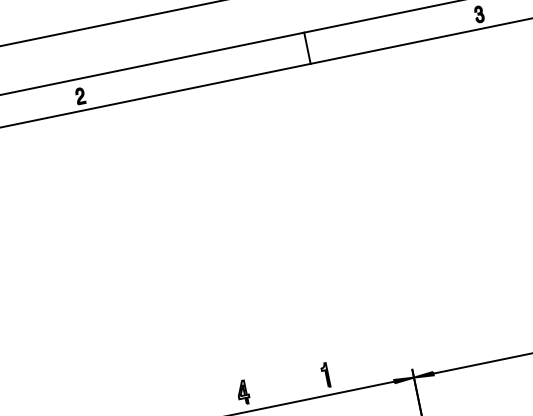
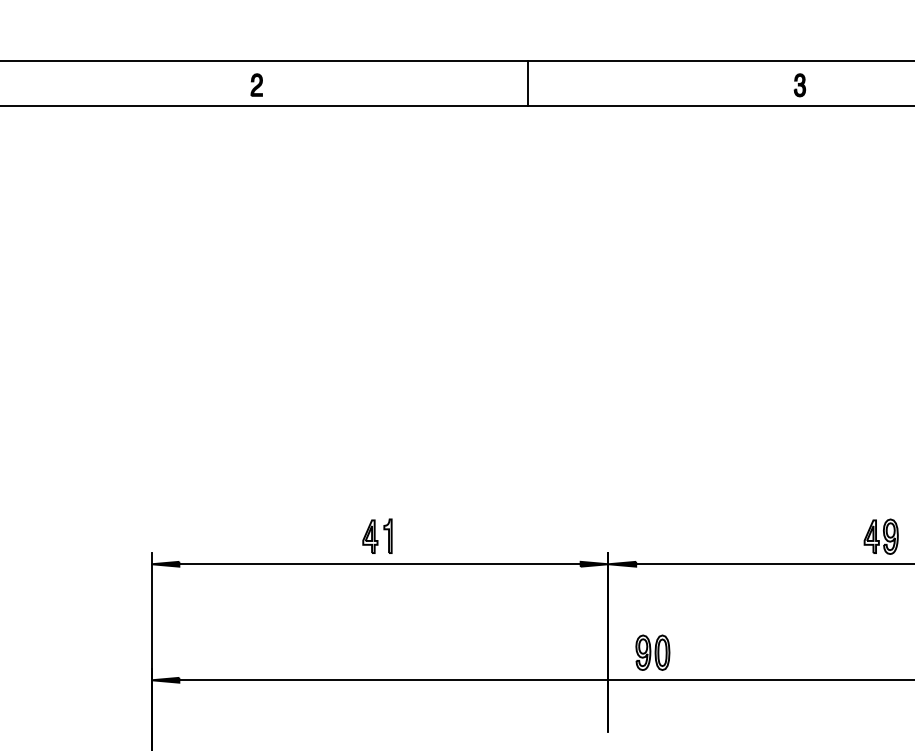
line: (307, 48) -> (528, 83), moved
part: (80, 95) -> (256, 84), moved
part: (325, 374) -> (387, 535), moved

